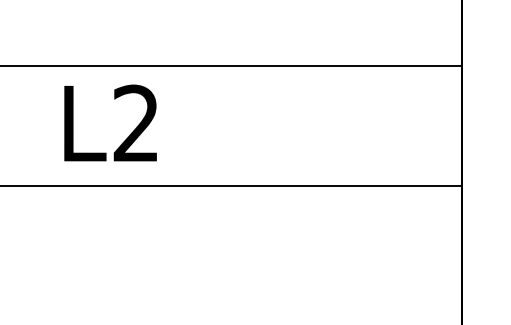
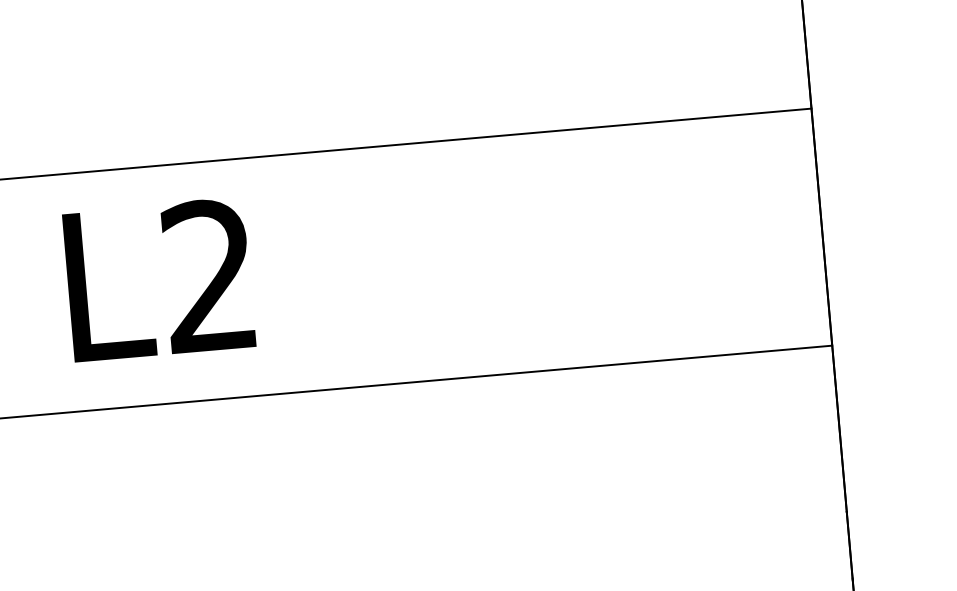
text: (110, 122) -> (158, 278), moved

